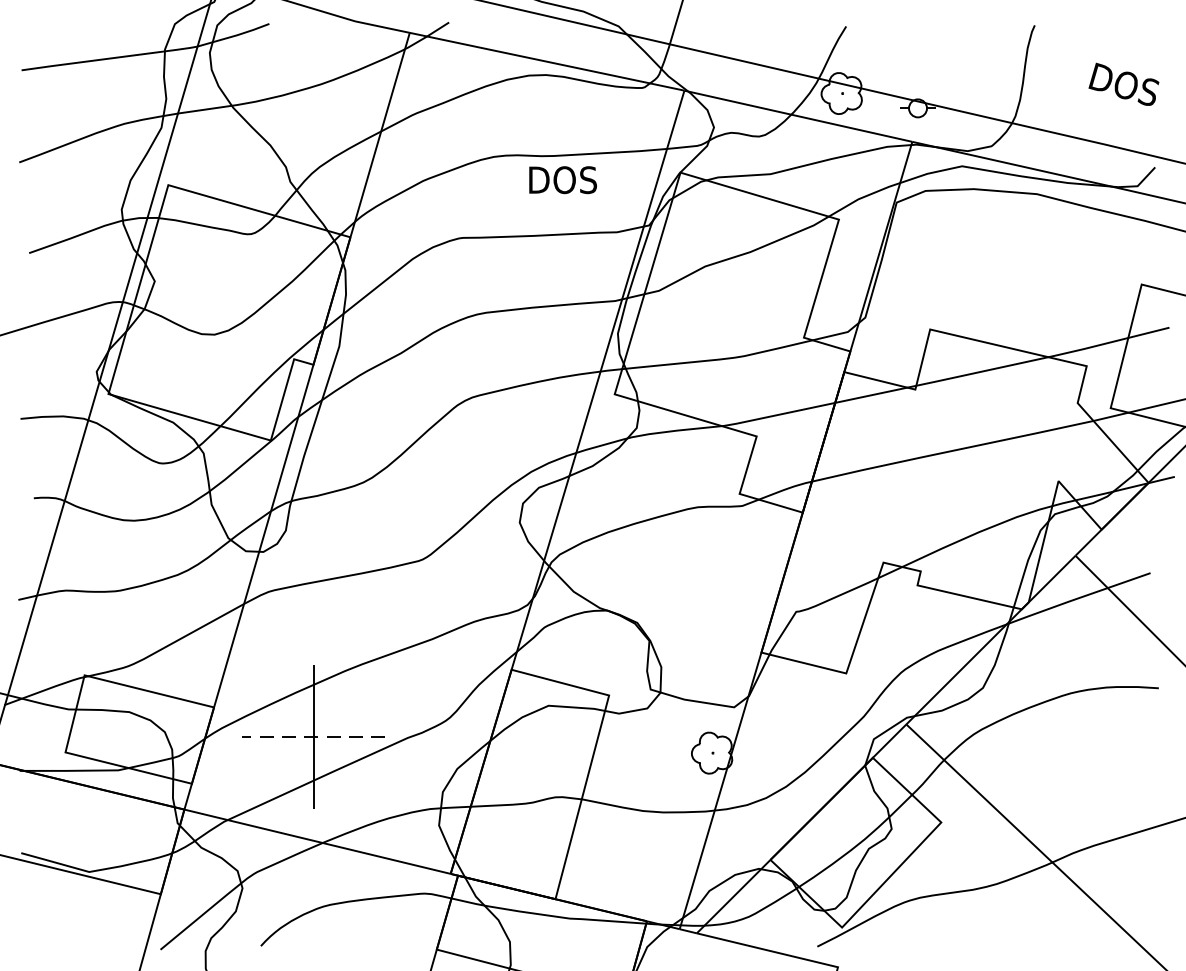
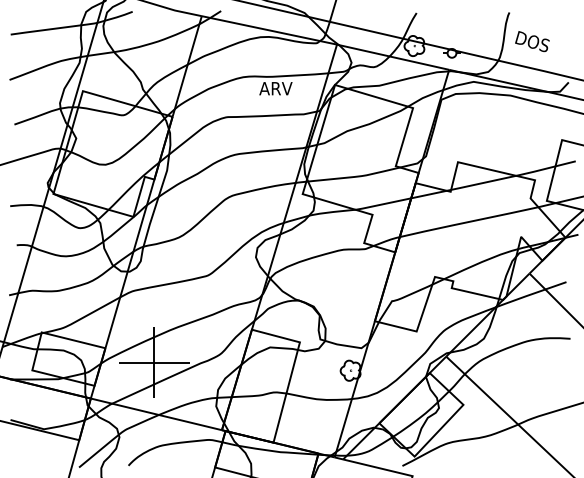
text: (1124, 84) -> (532, 41), moved
text: (561, 179) -> (276, 88), DOS -> ARV
line: (311, 736) -> (153, 362), dashed -> solid

